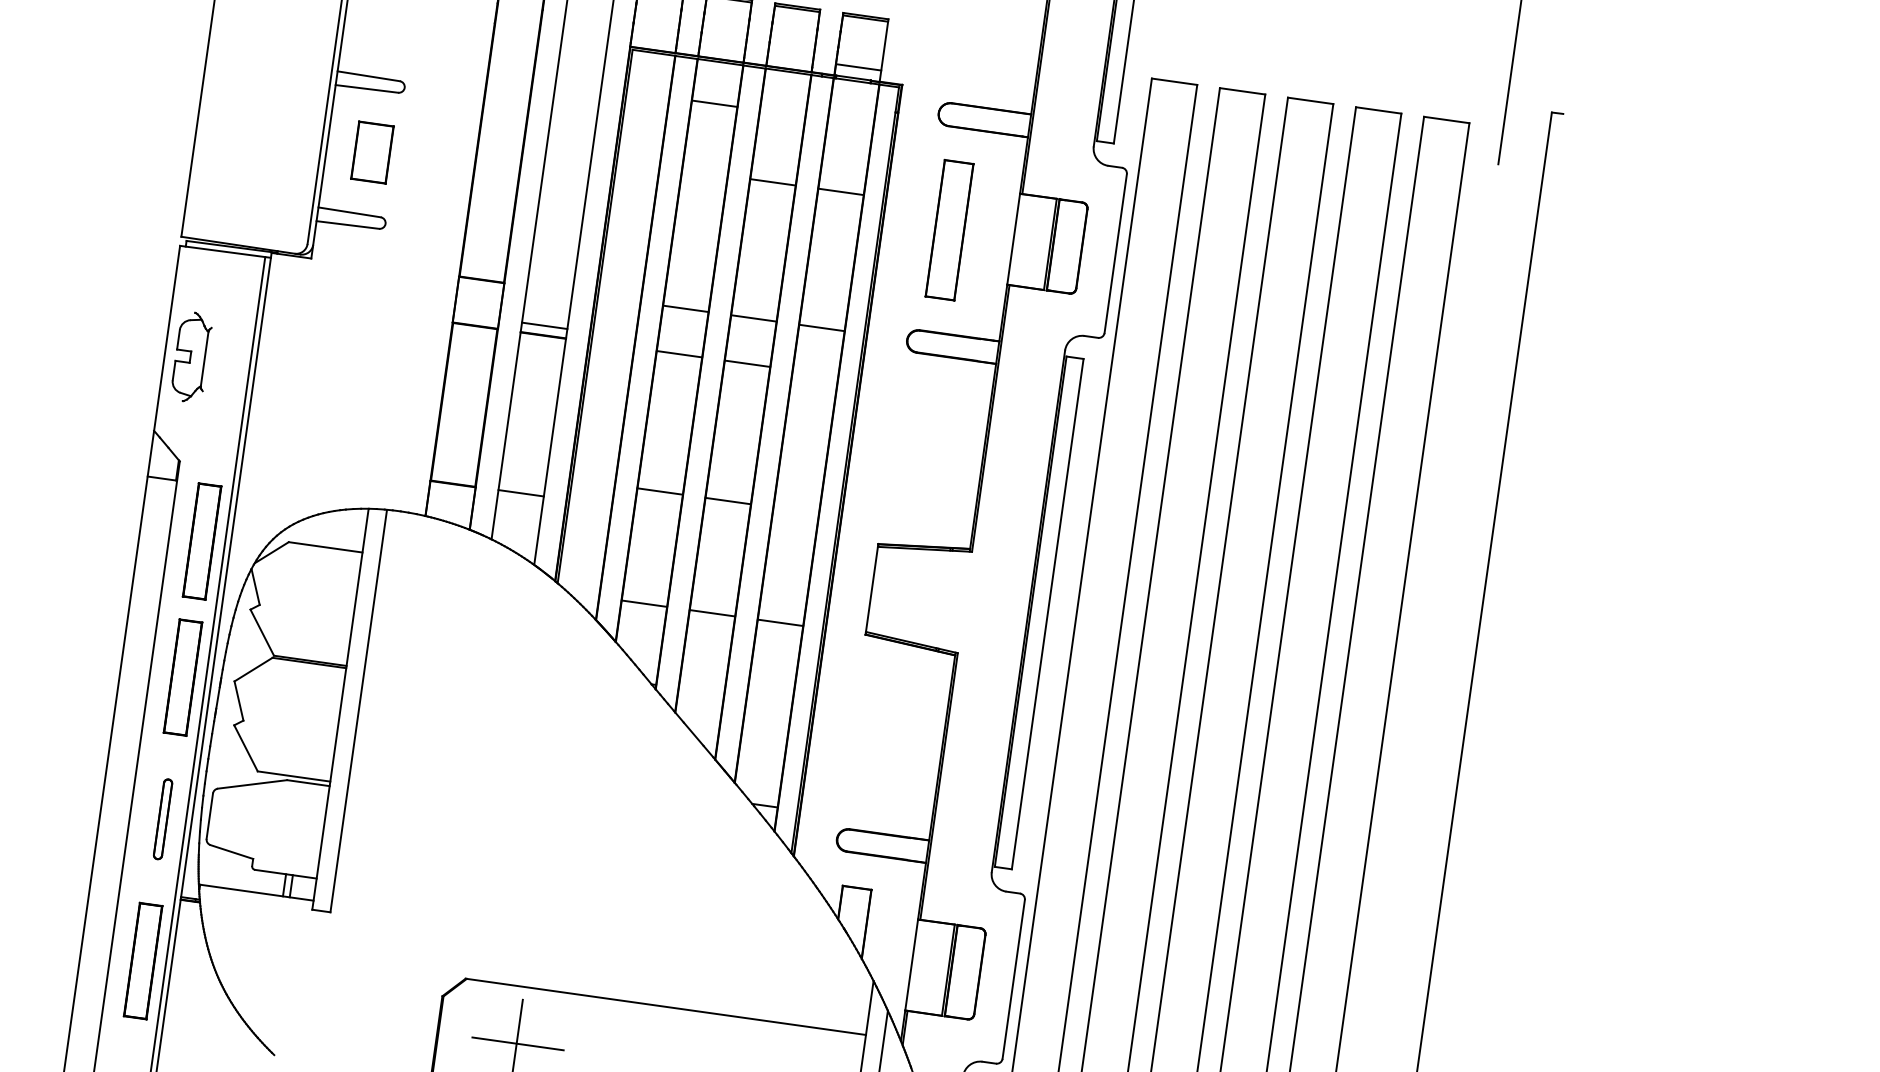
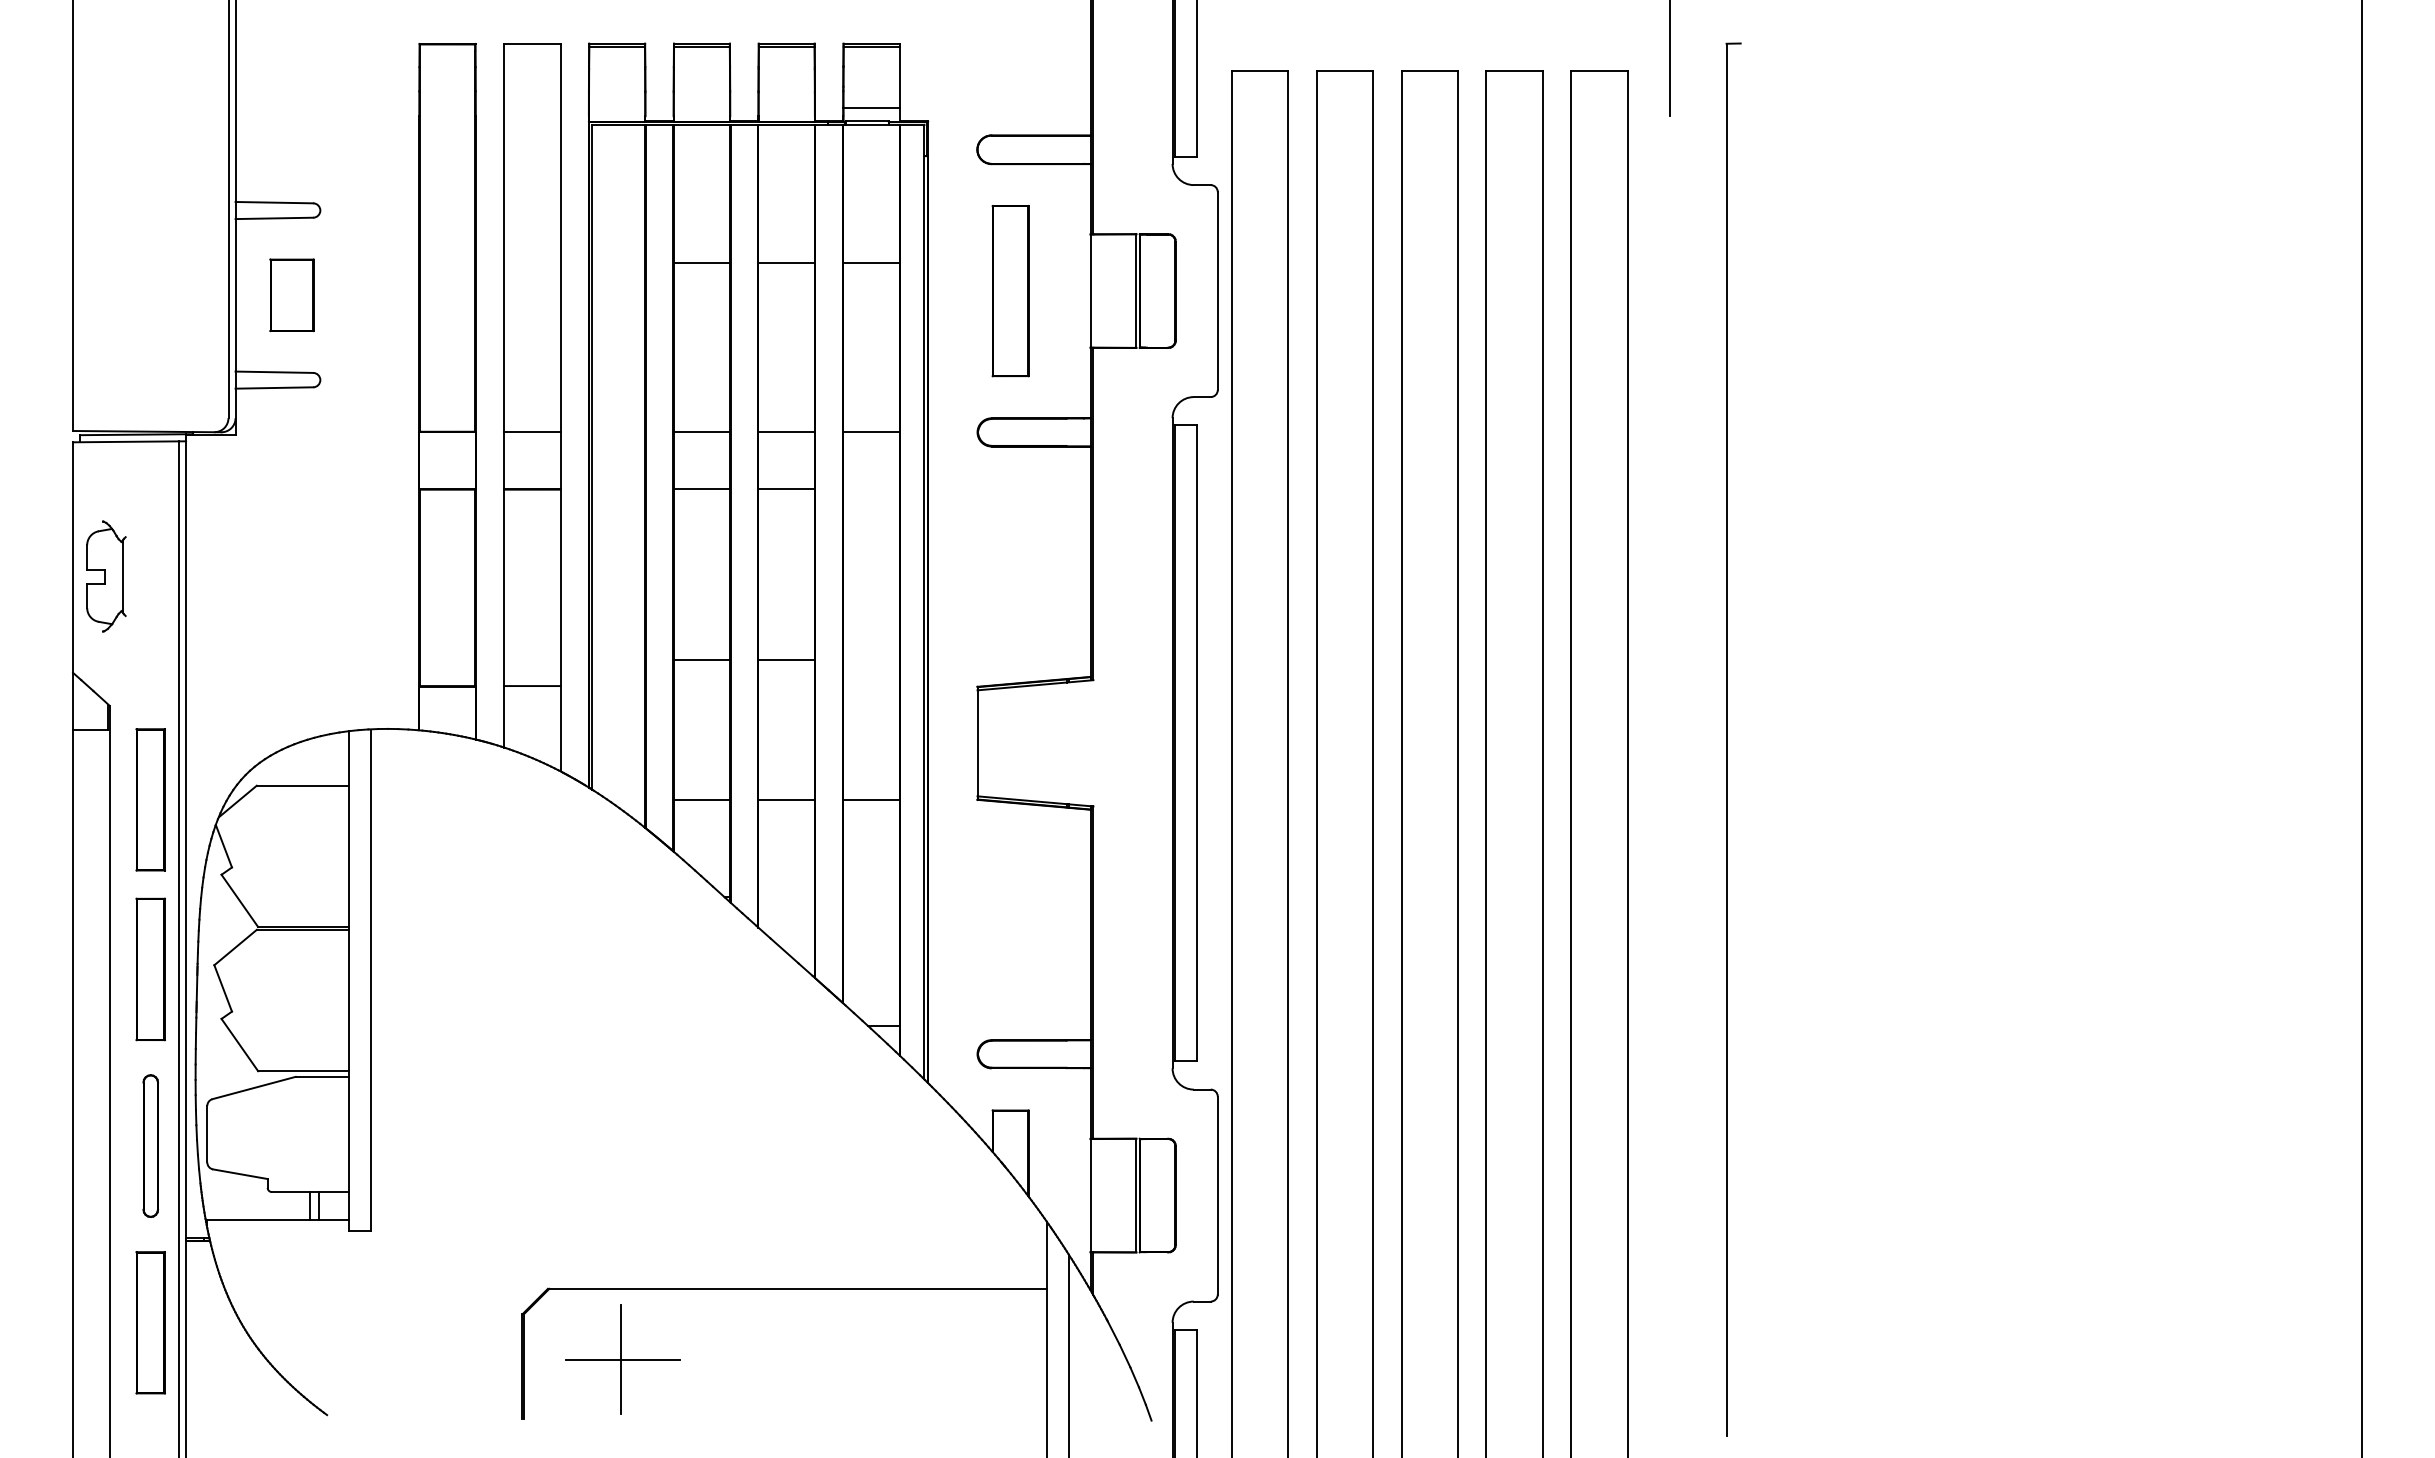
line: (714, 103) -> (701, 262), moved
line: (544, 325) -> (532, 432), moved
part: (162, 818) -> (150, 1145), size x1.43

